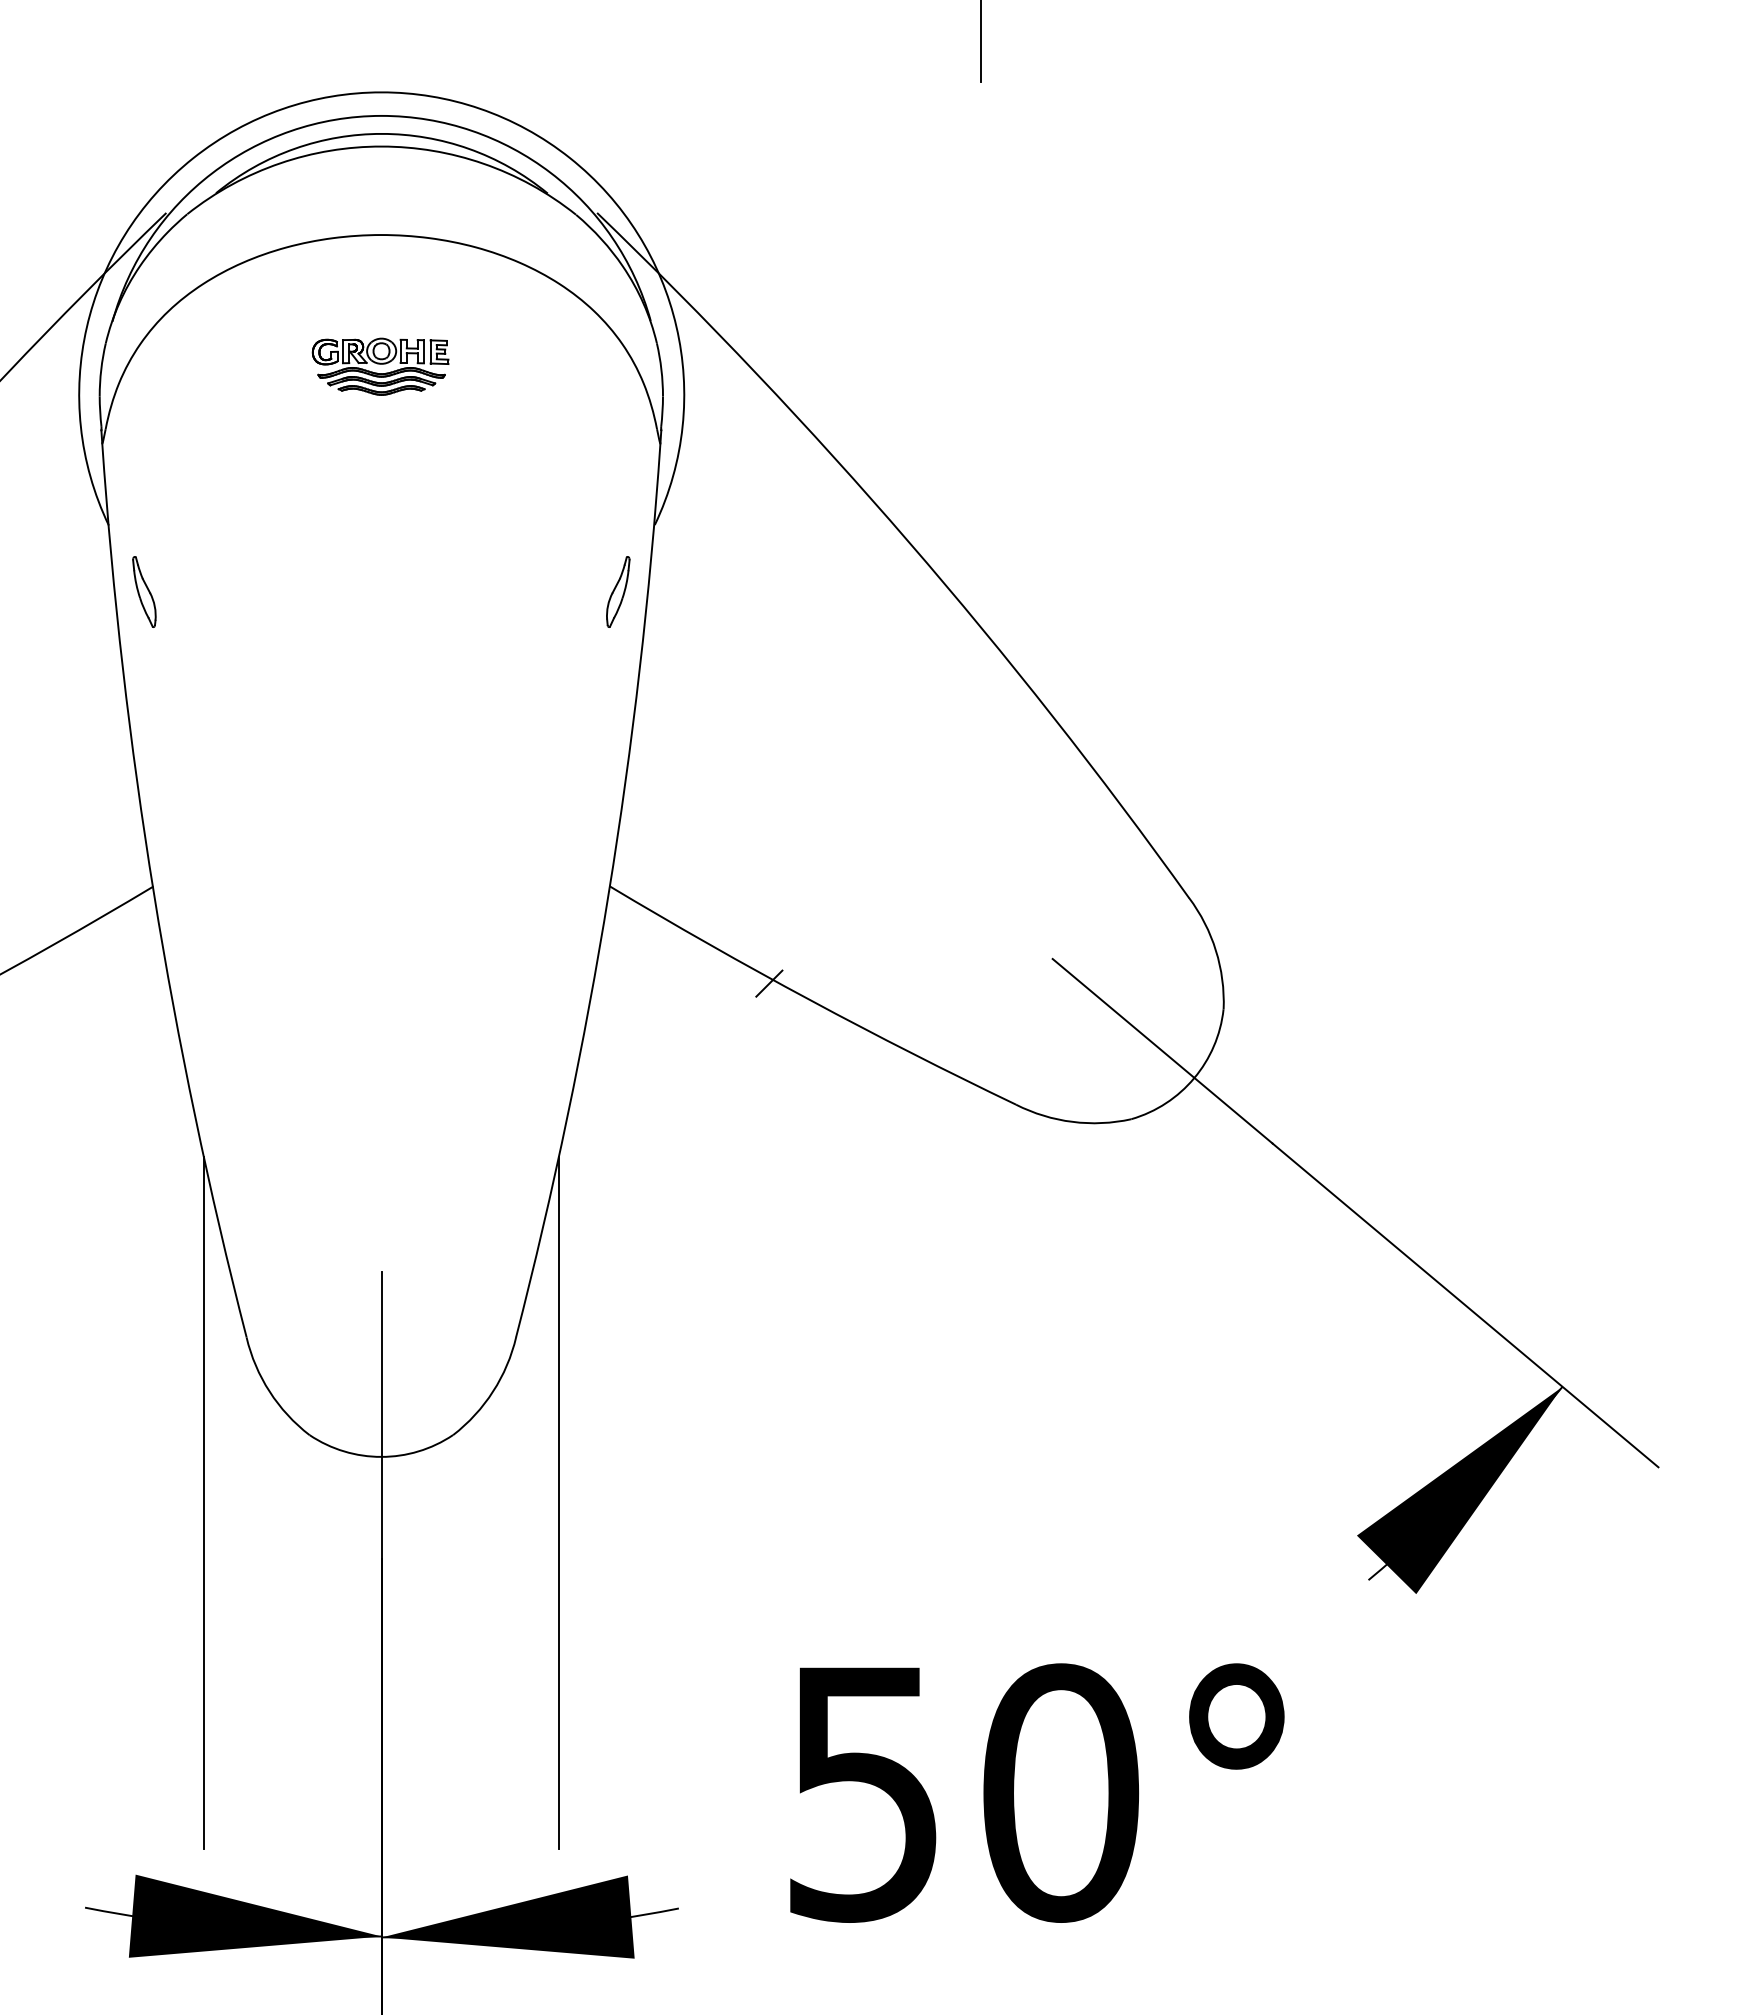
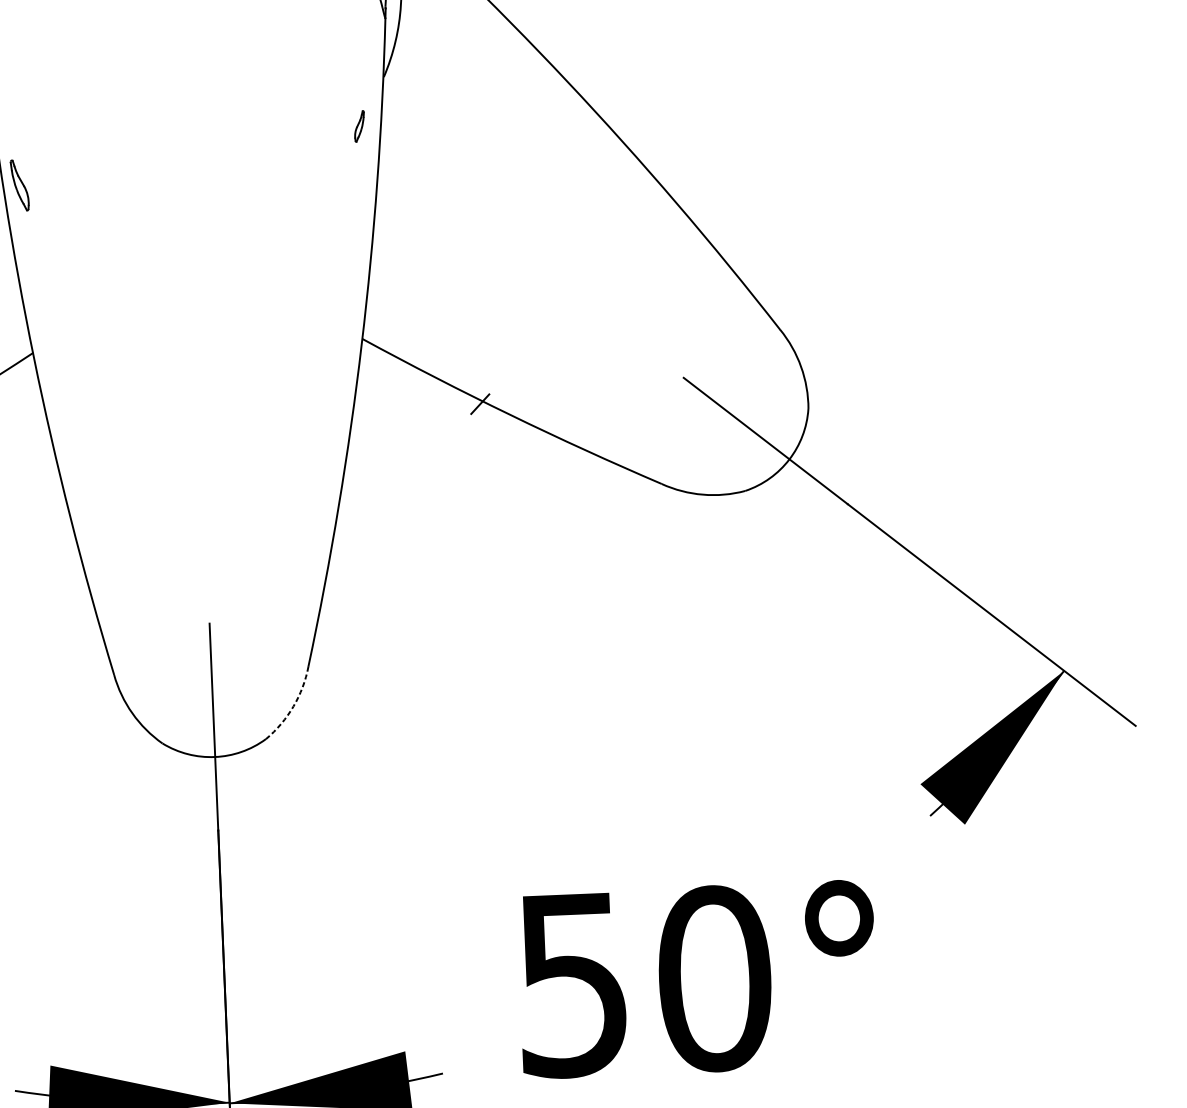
part: (144, 591) -> (19, 185), moved
part: (618, 591) -> (359, 126), size x0.6
arc: (493, 1391) -> (293, 706), solid -> dashed
line: (204, 1503) -> (88, 795), removed
line: (558, 1503) -> (343, 785), removed

